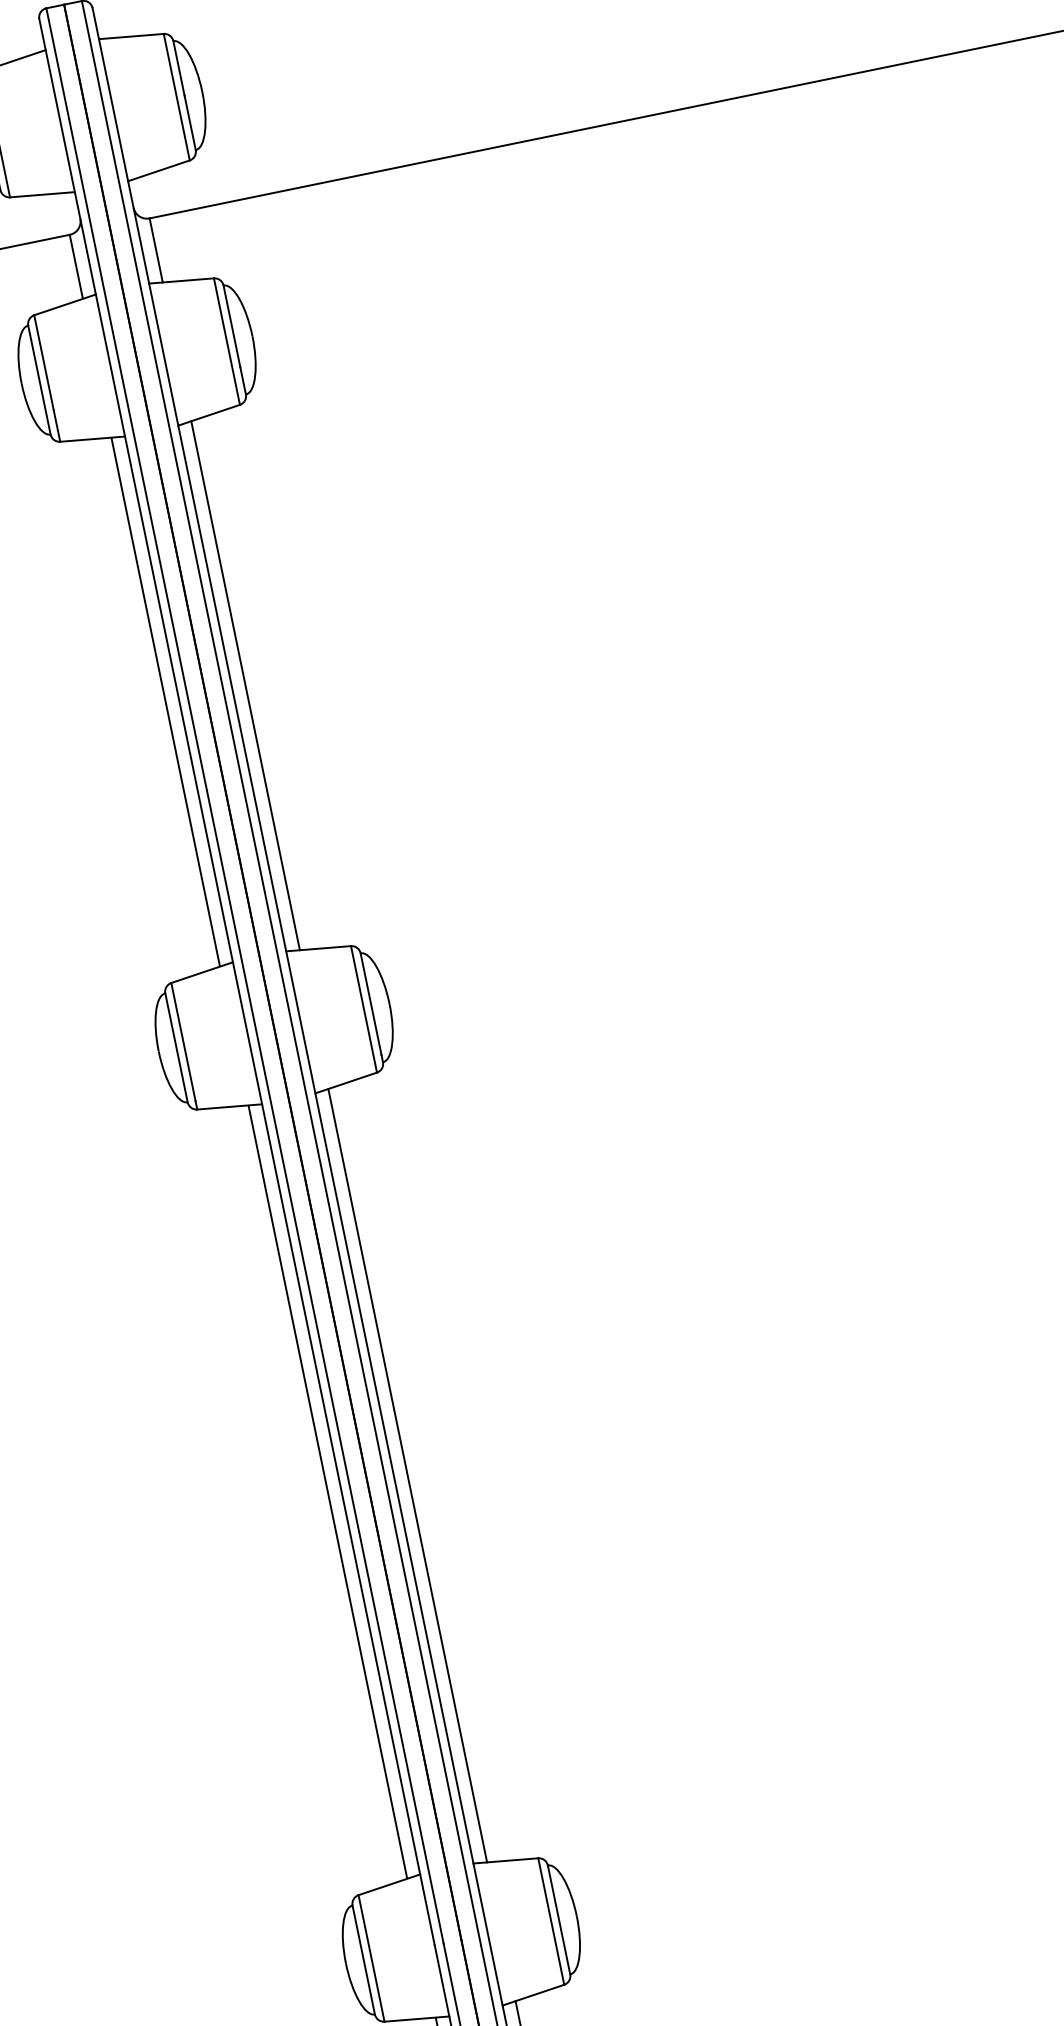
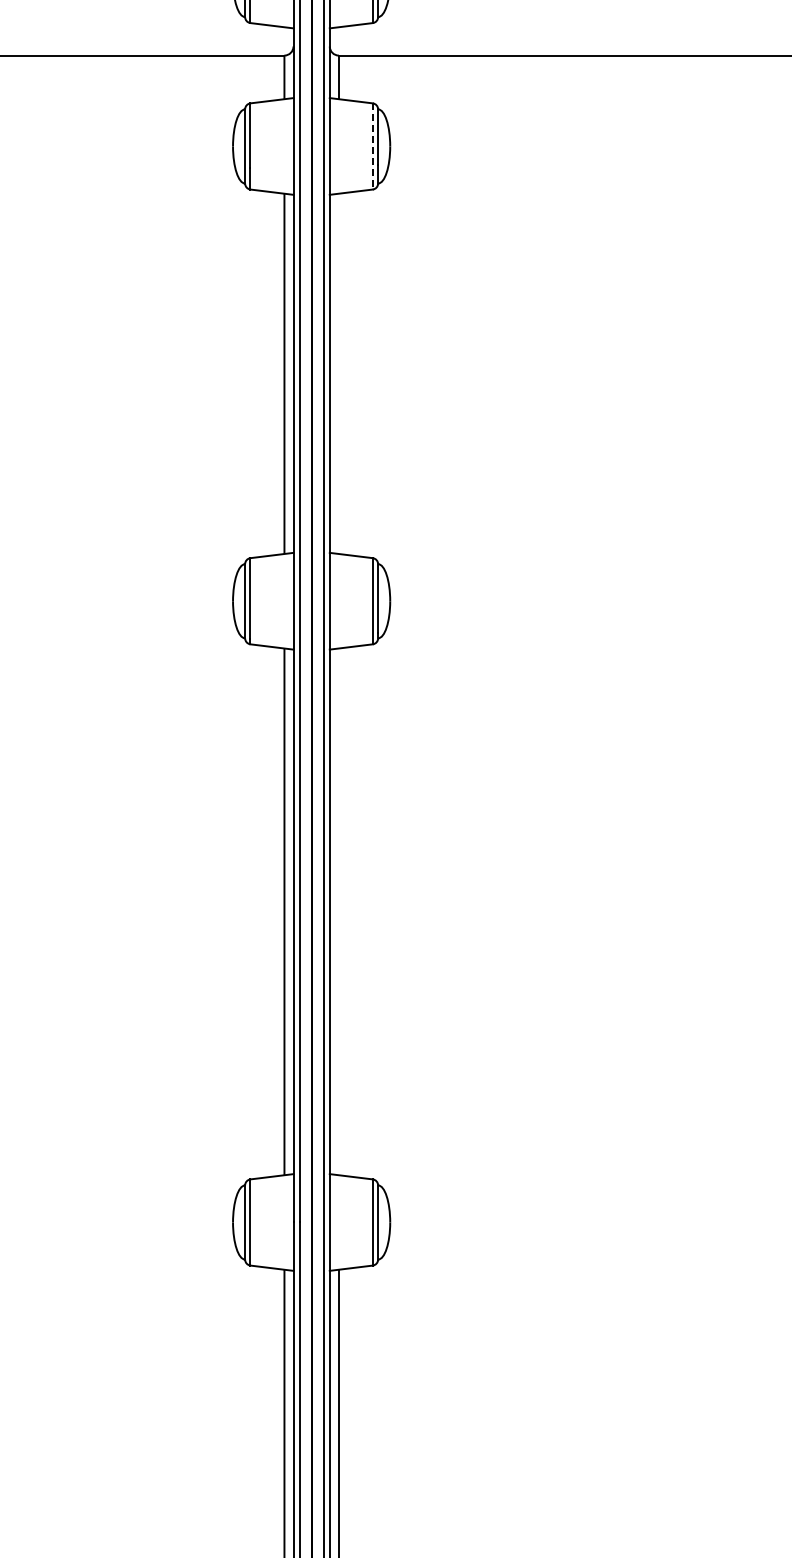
line: (226, 341) -> (372, 146), solid -> dashed
line: (244, 685) -> (338, 373), removed
line: (407, 1475) -> (338, 911), removed

